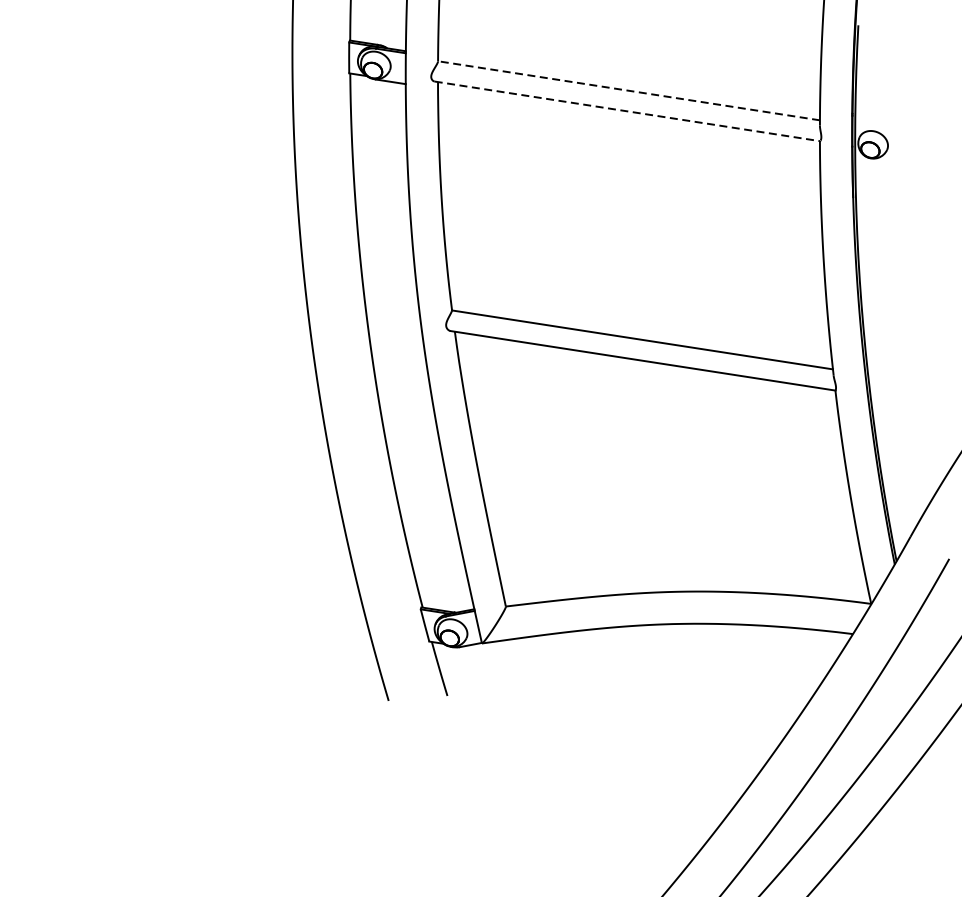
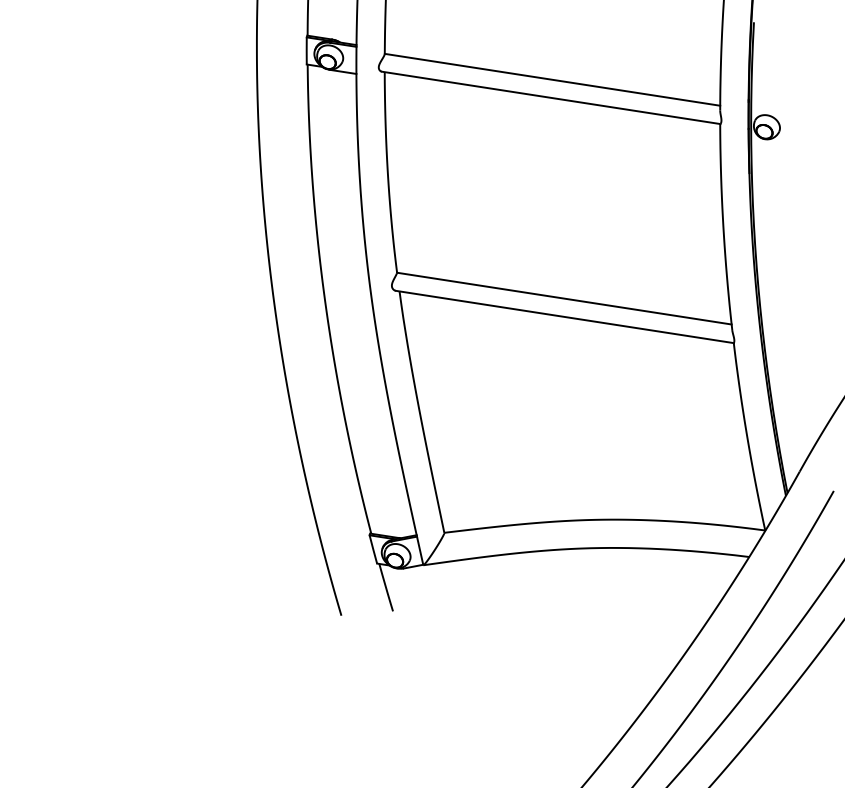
line: (629, 90) -> (552, 79), dashed -> solid
line: (627, 110) -> (551, 97), dashed -> solid

